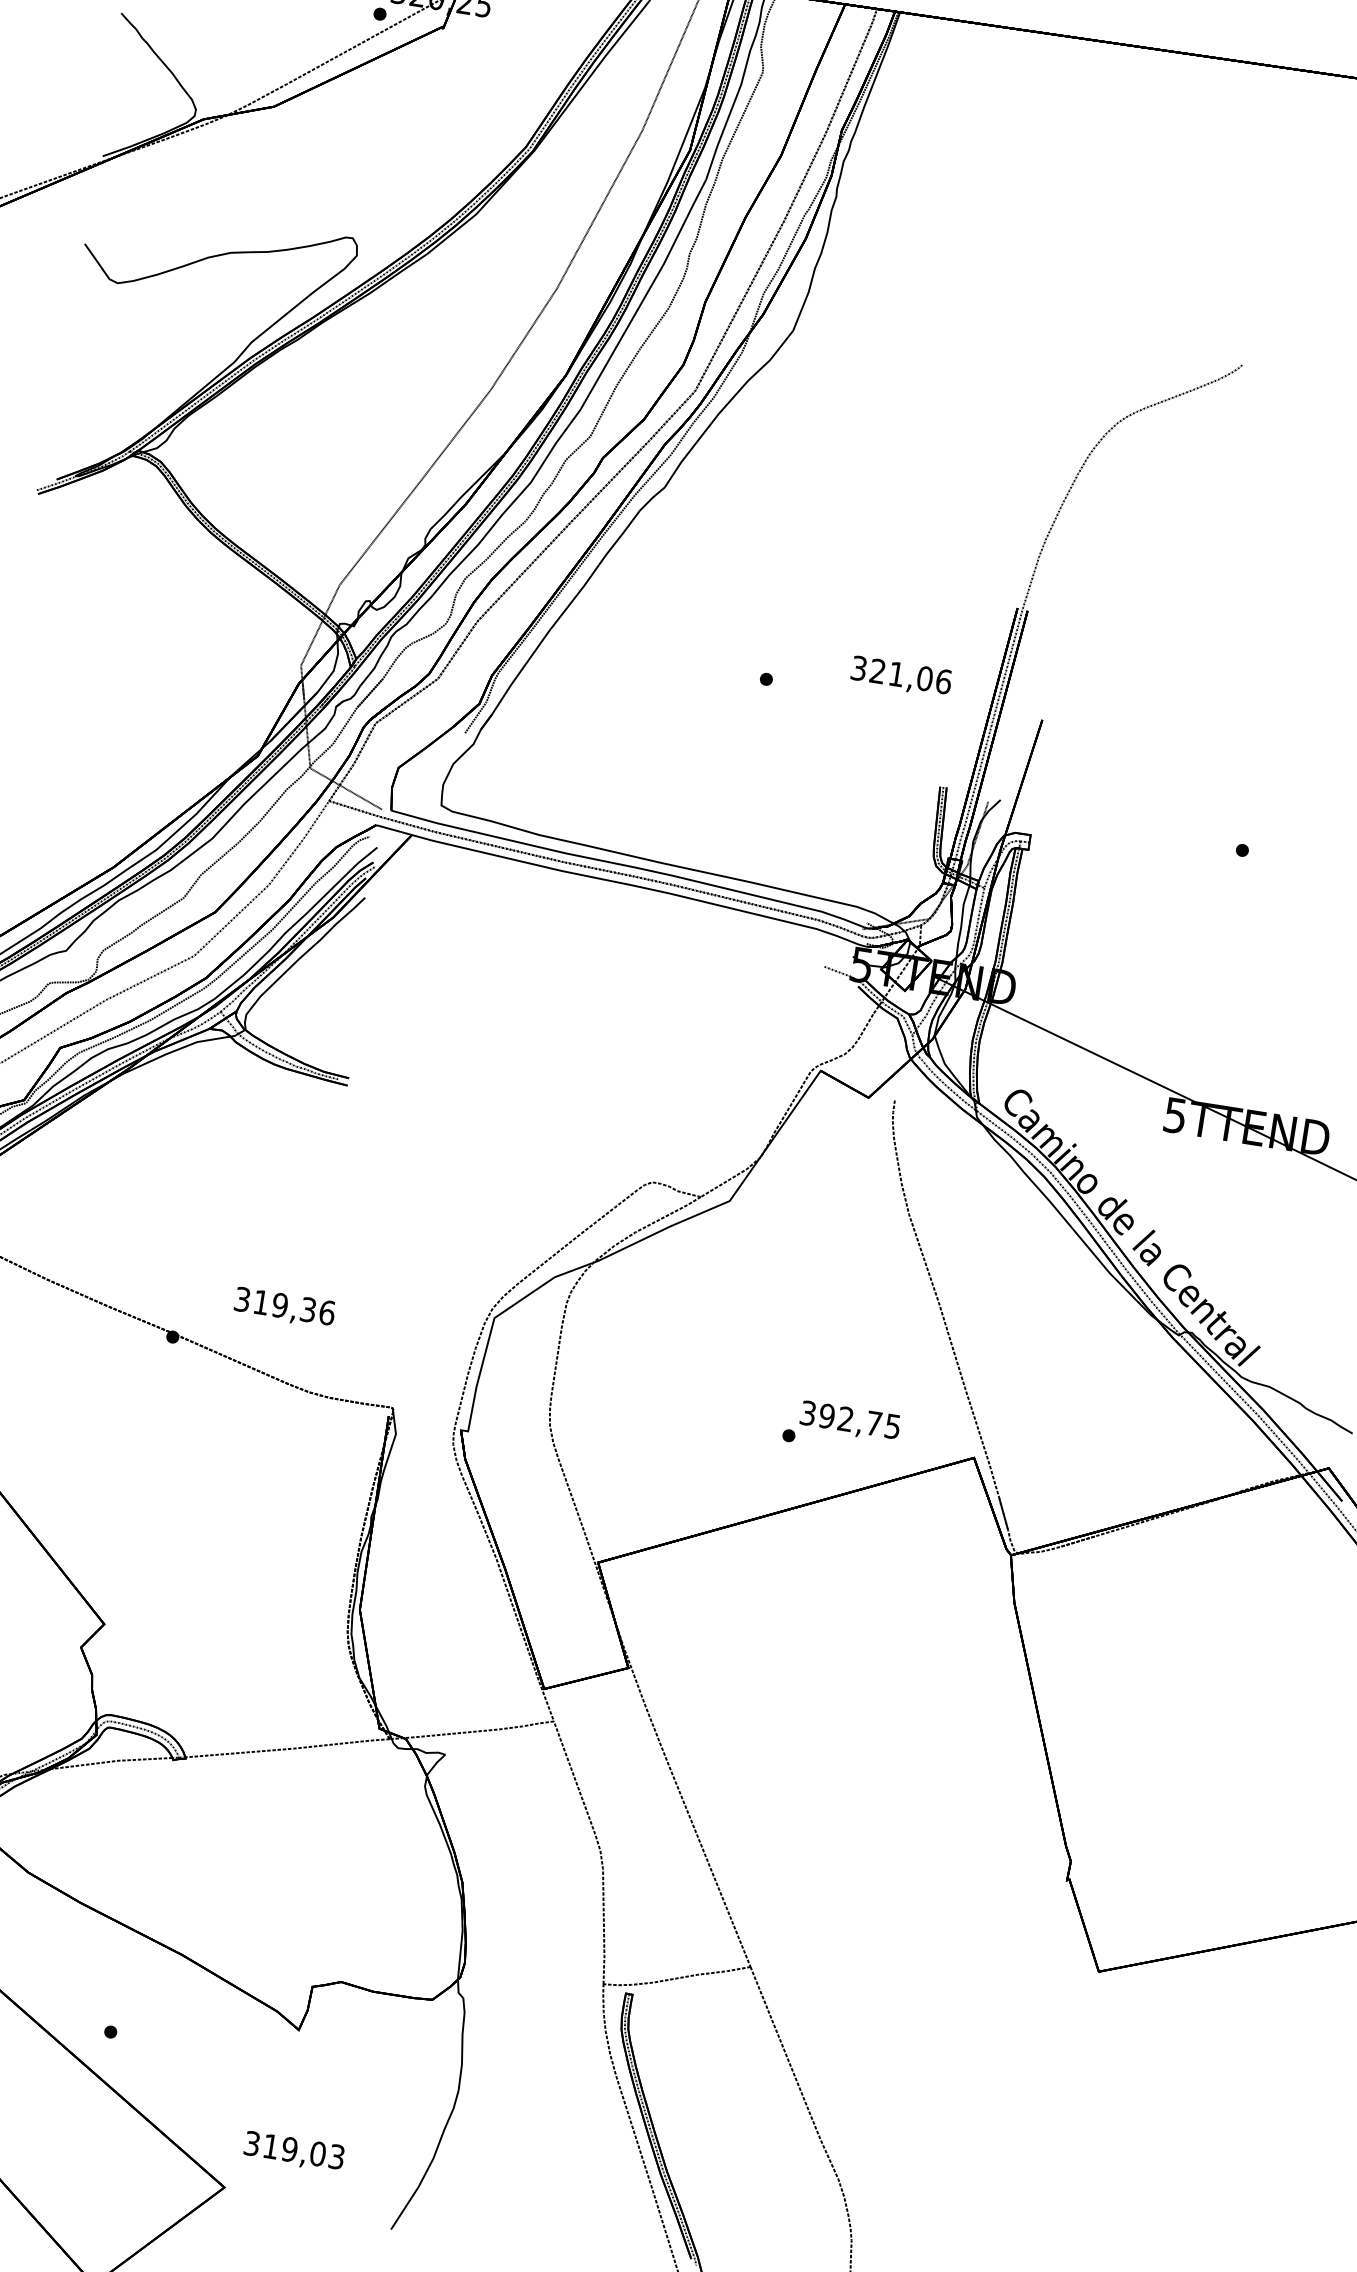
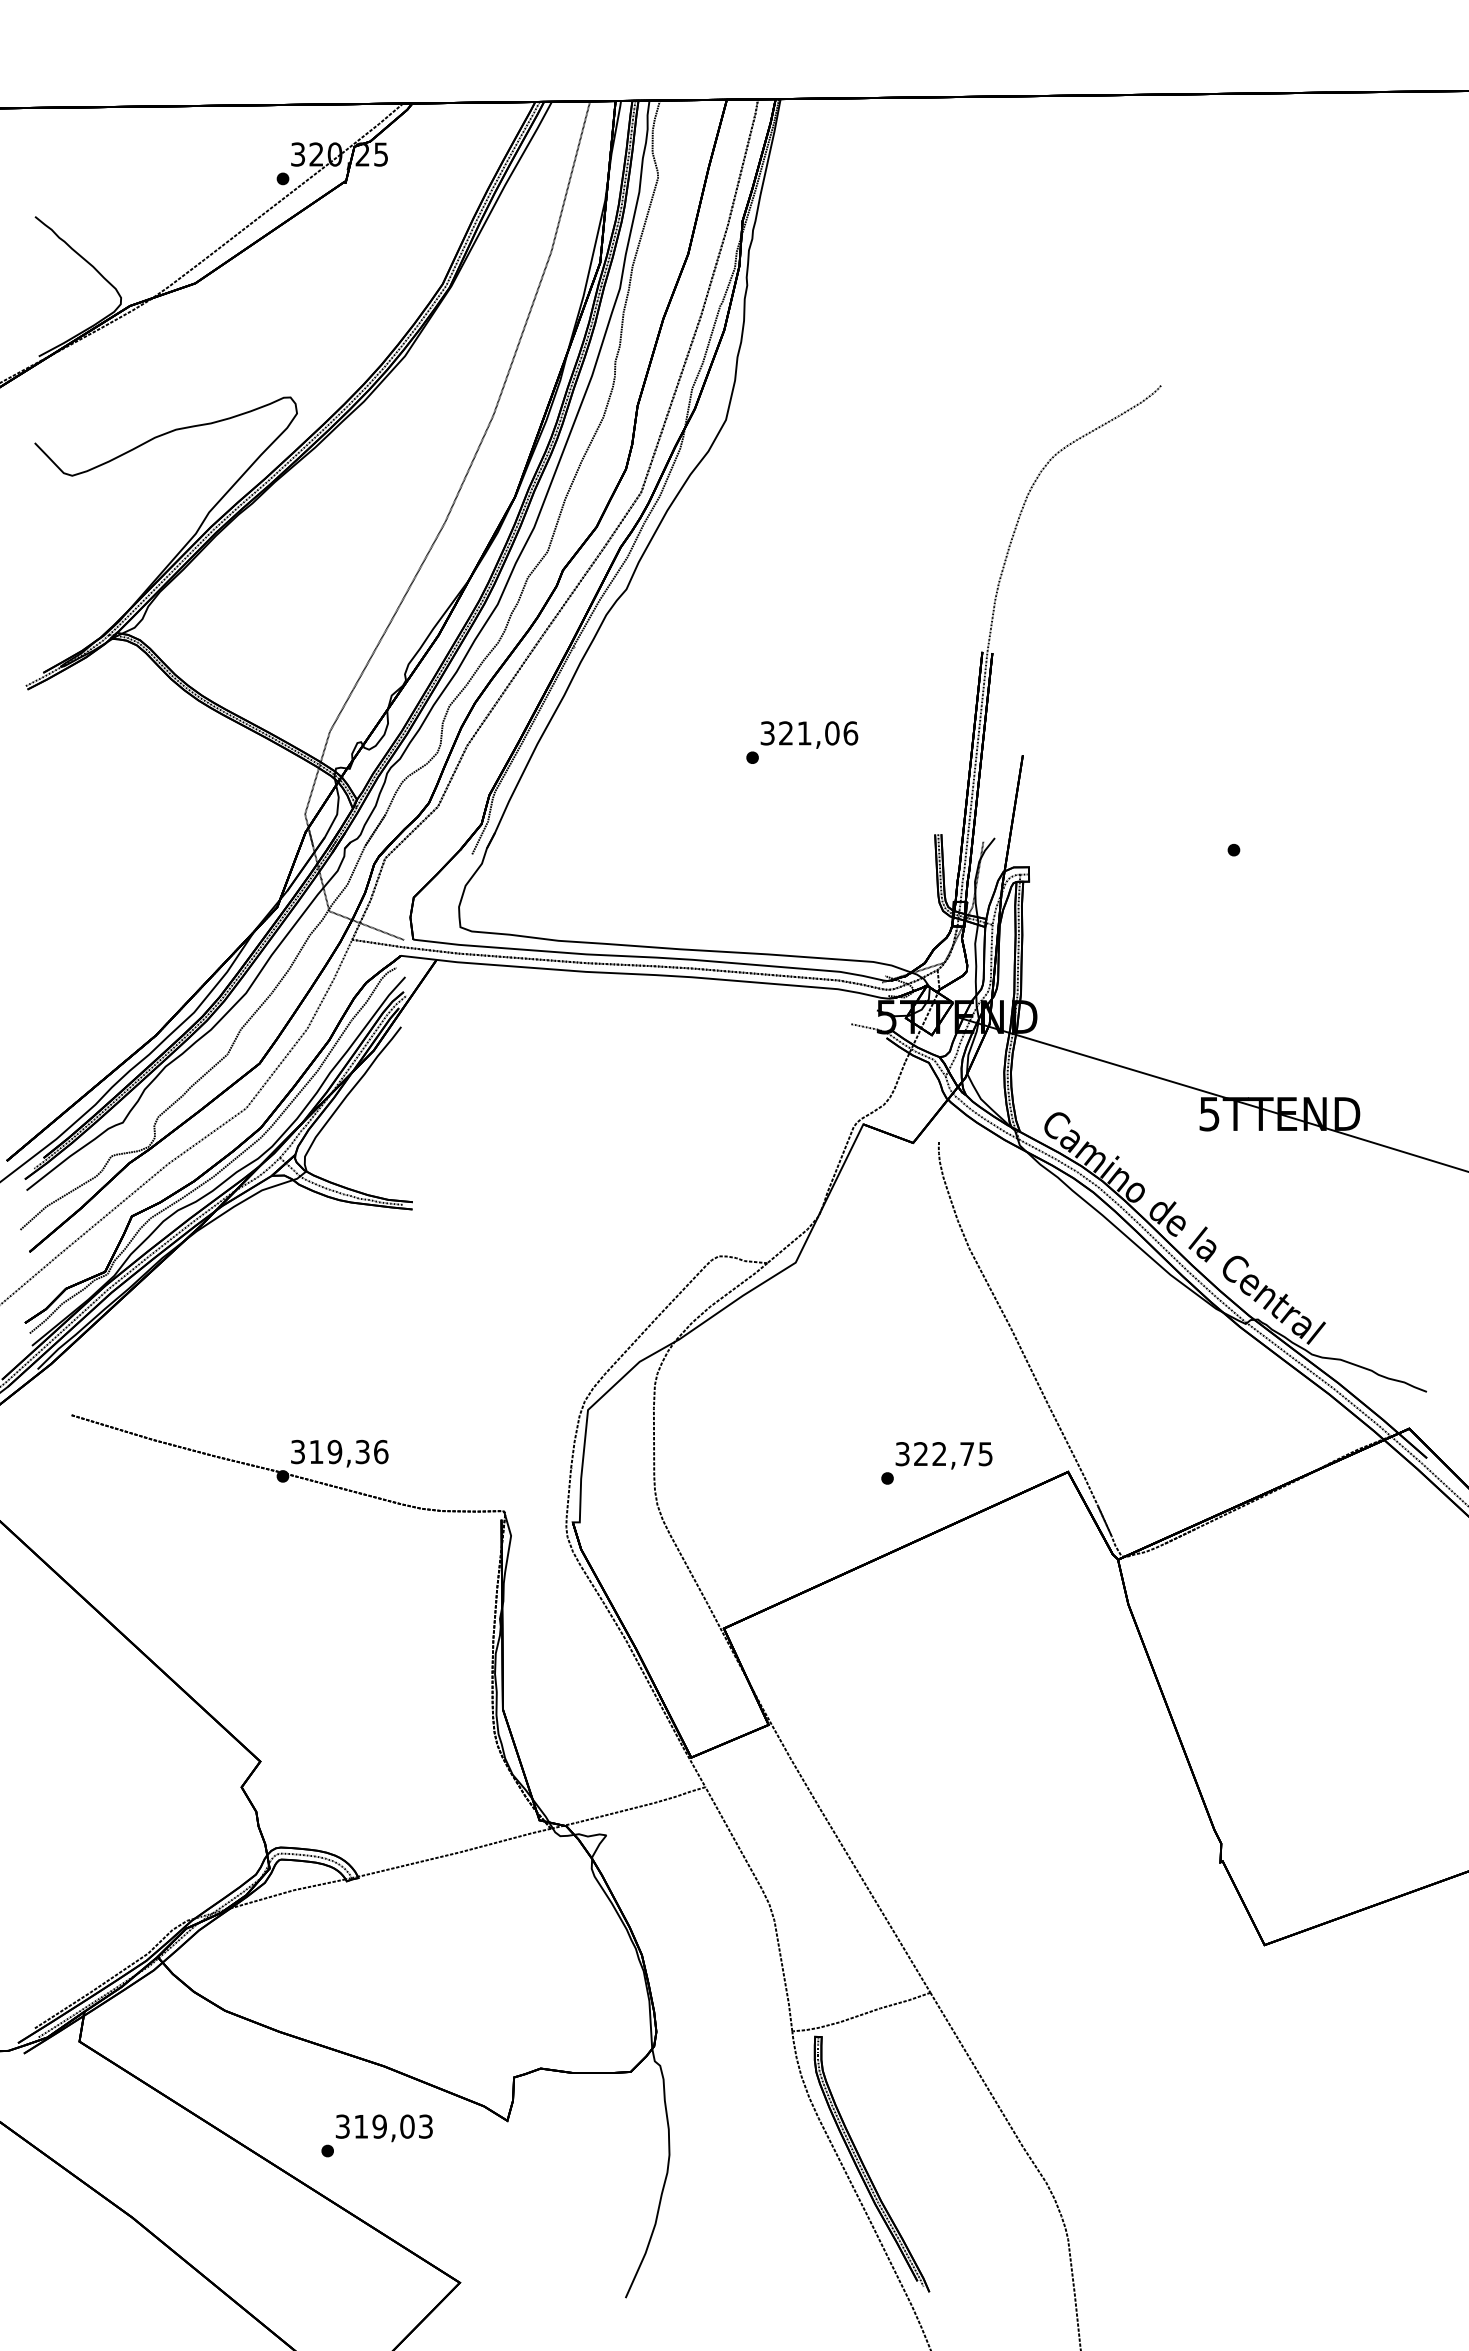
text: (901, 676) -> (809, 734), moved
text: (284, 1307) -> (339, 1453), moved
text: (826, 1416) -> (920, 1454), 392,75 -> 322,75
text: (293, 2152) -> (383, 2128), moved

